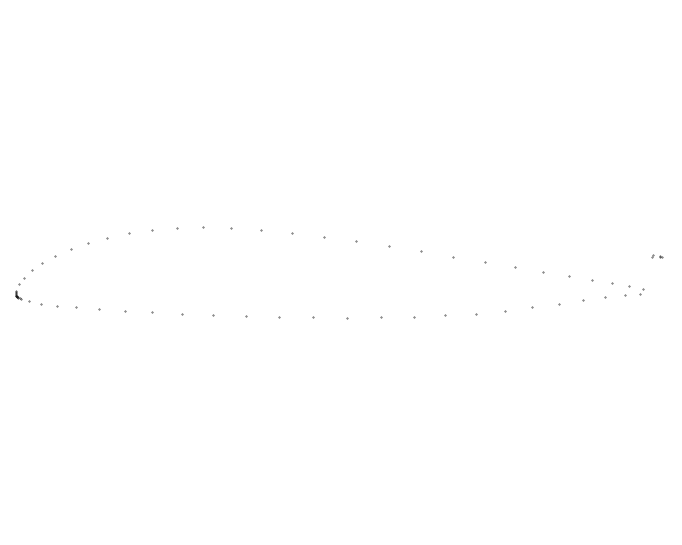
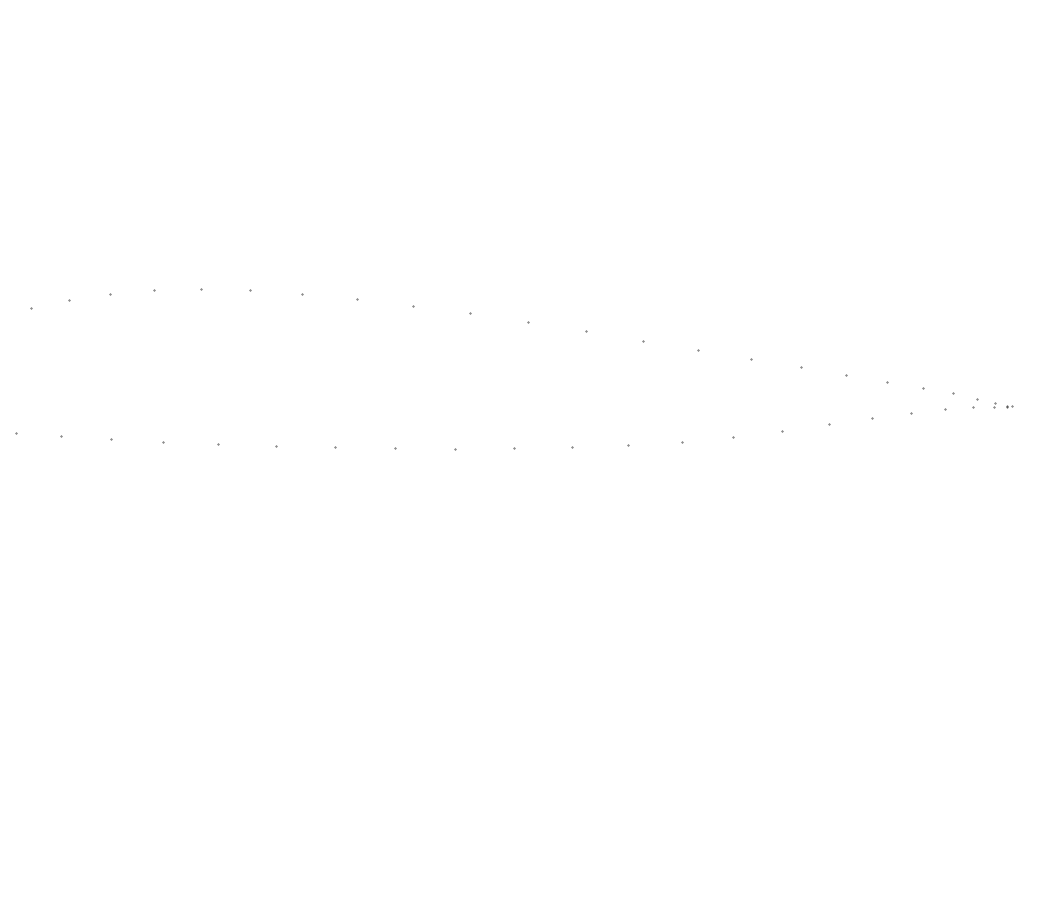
part: (657, 256) -> (1003, 406), moved

